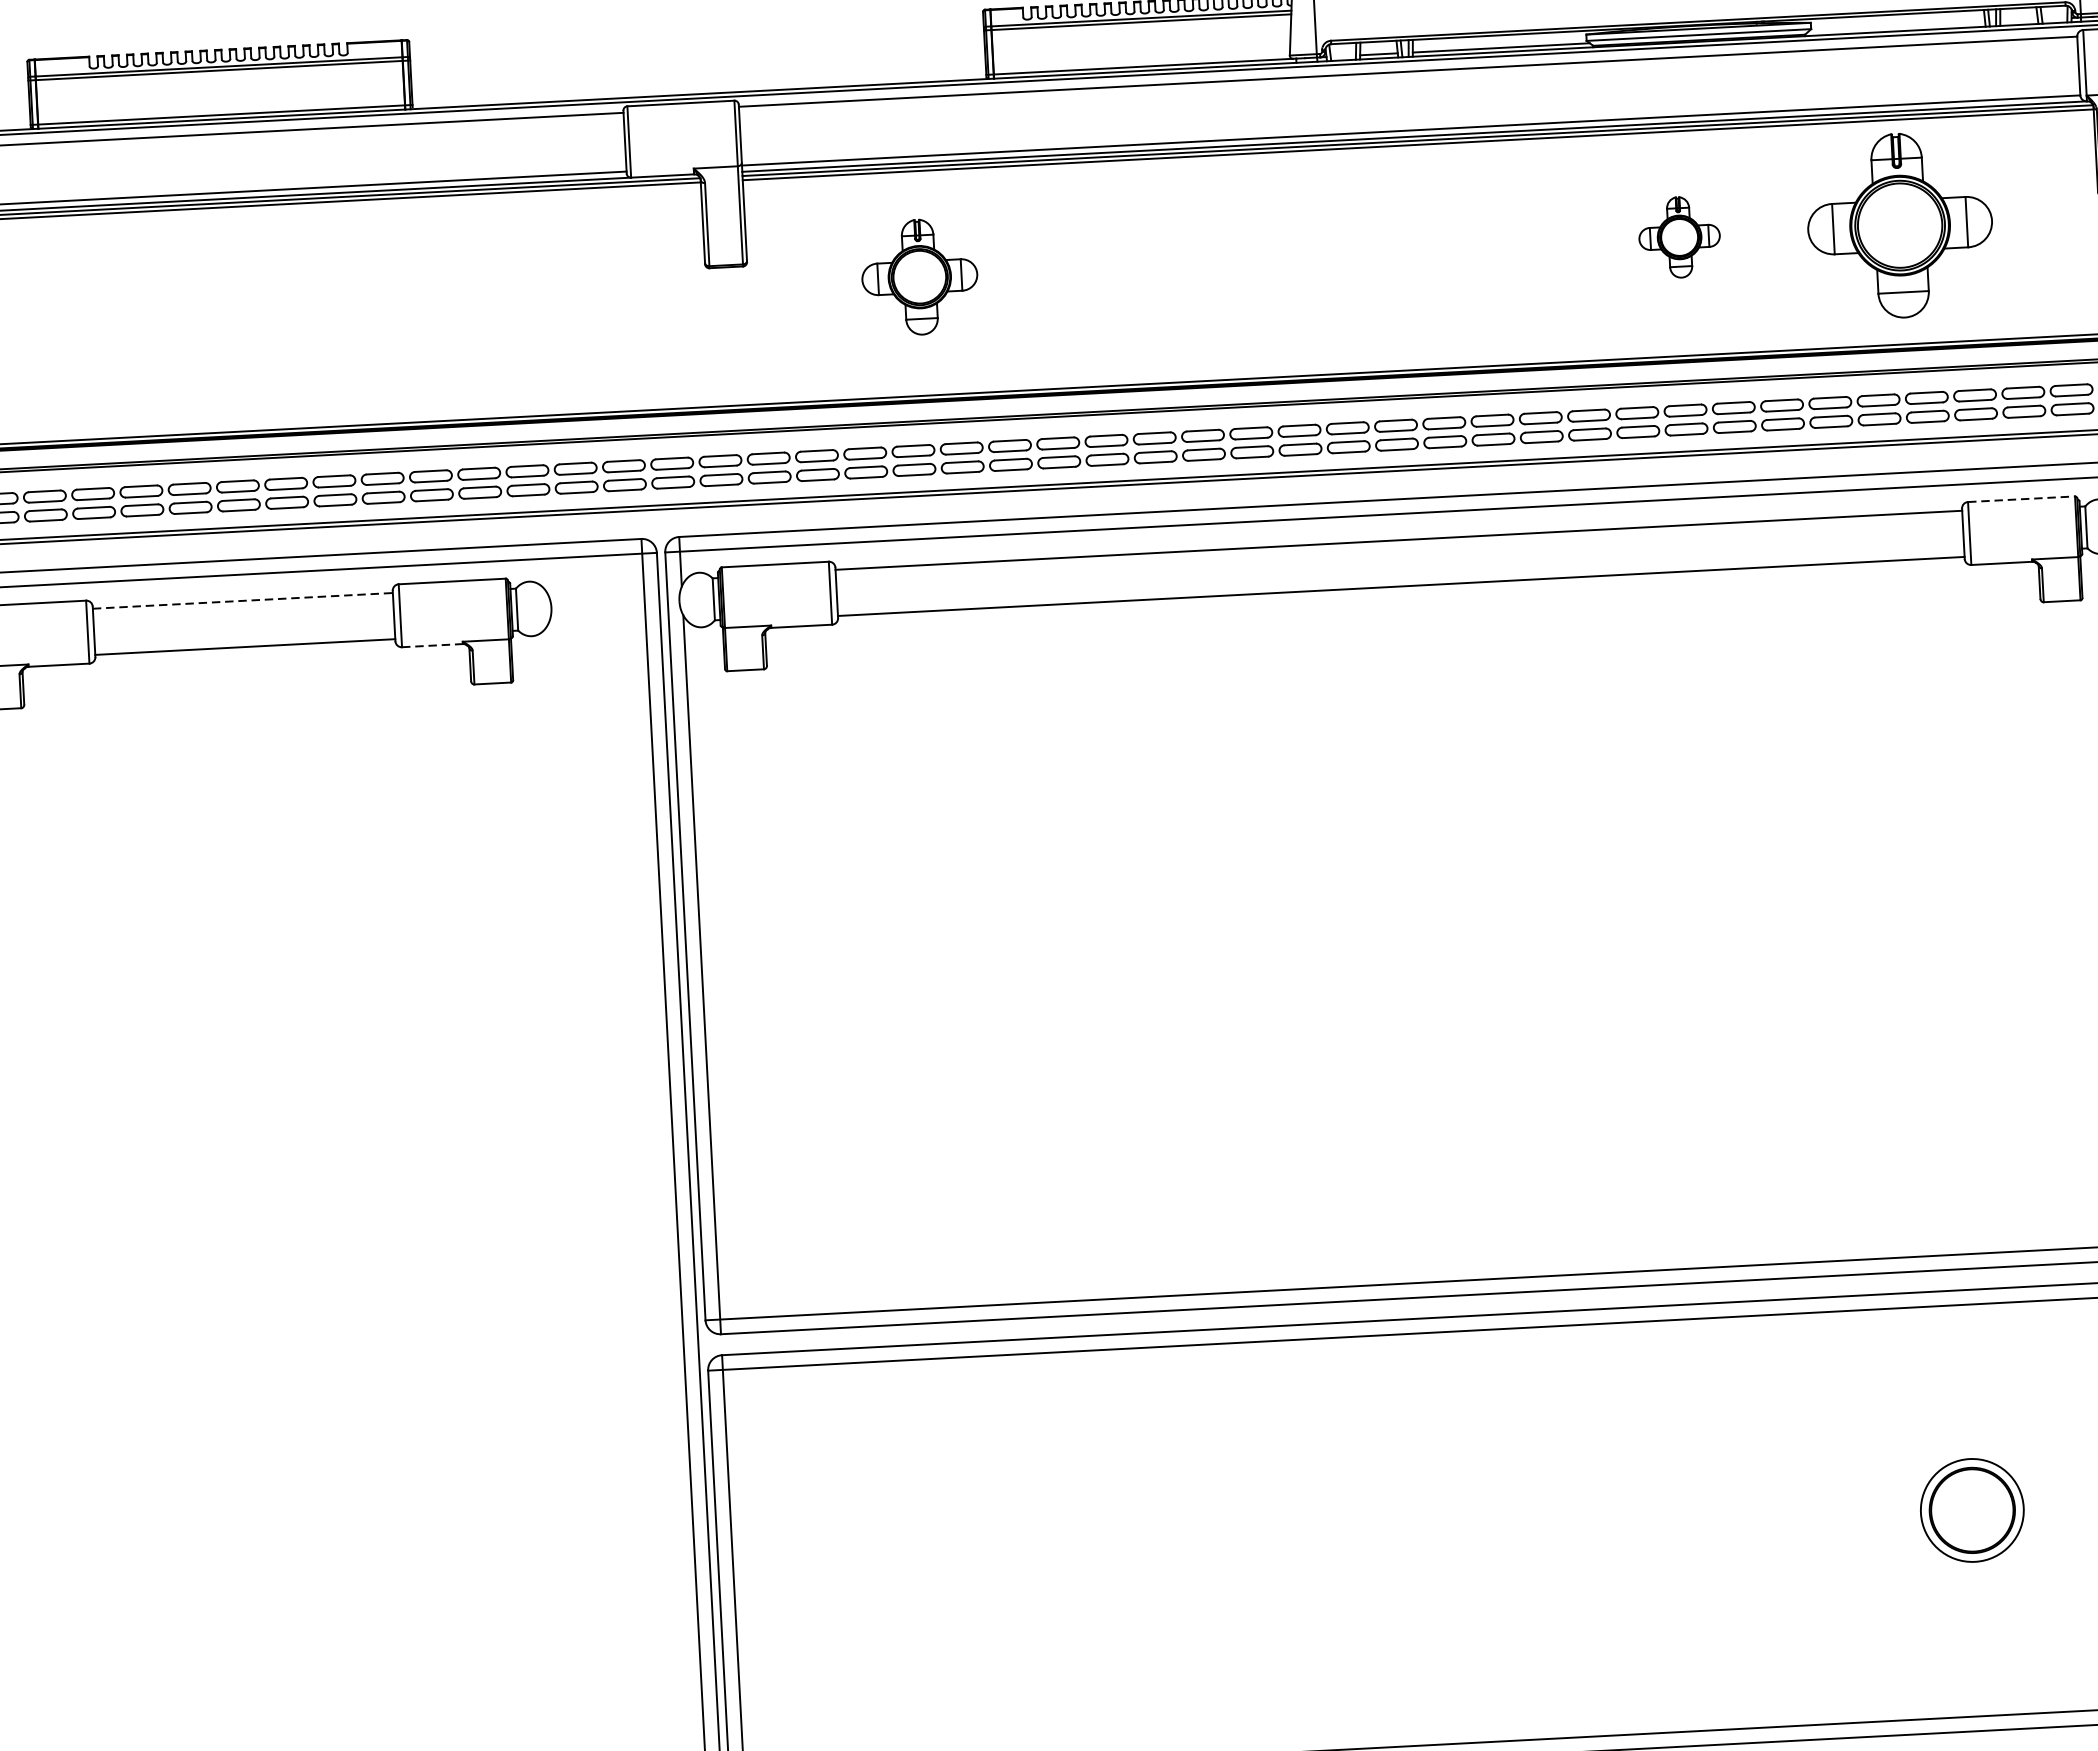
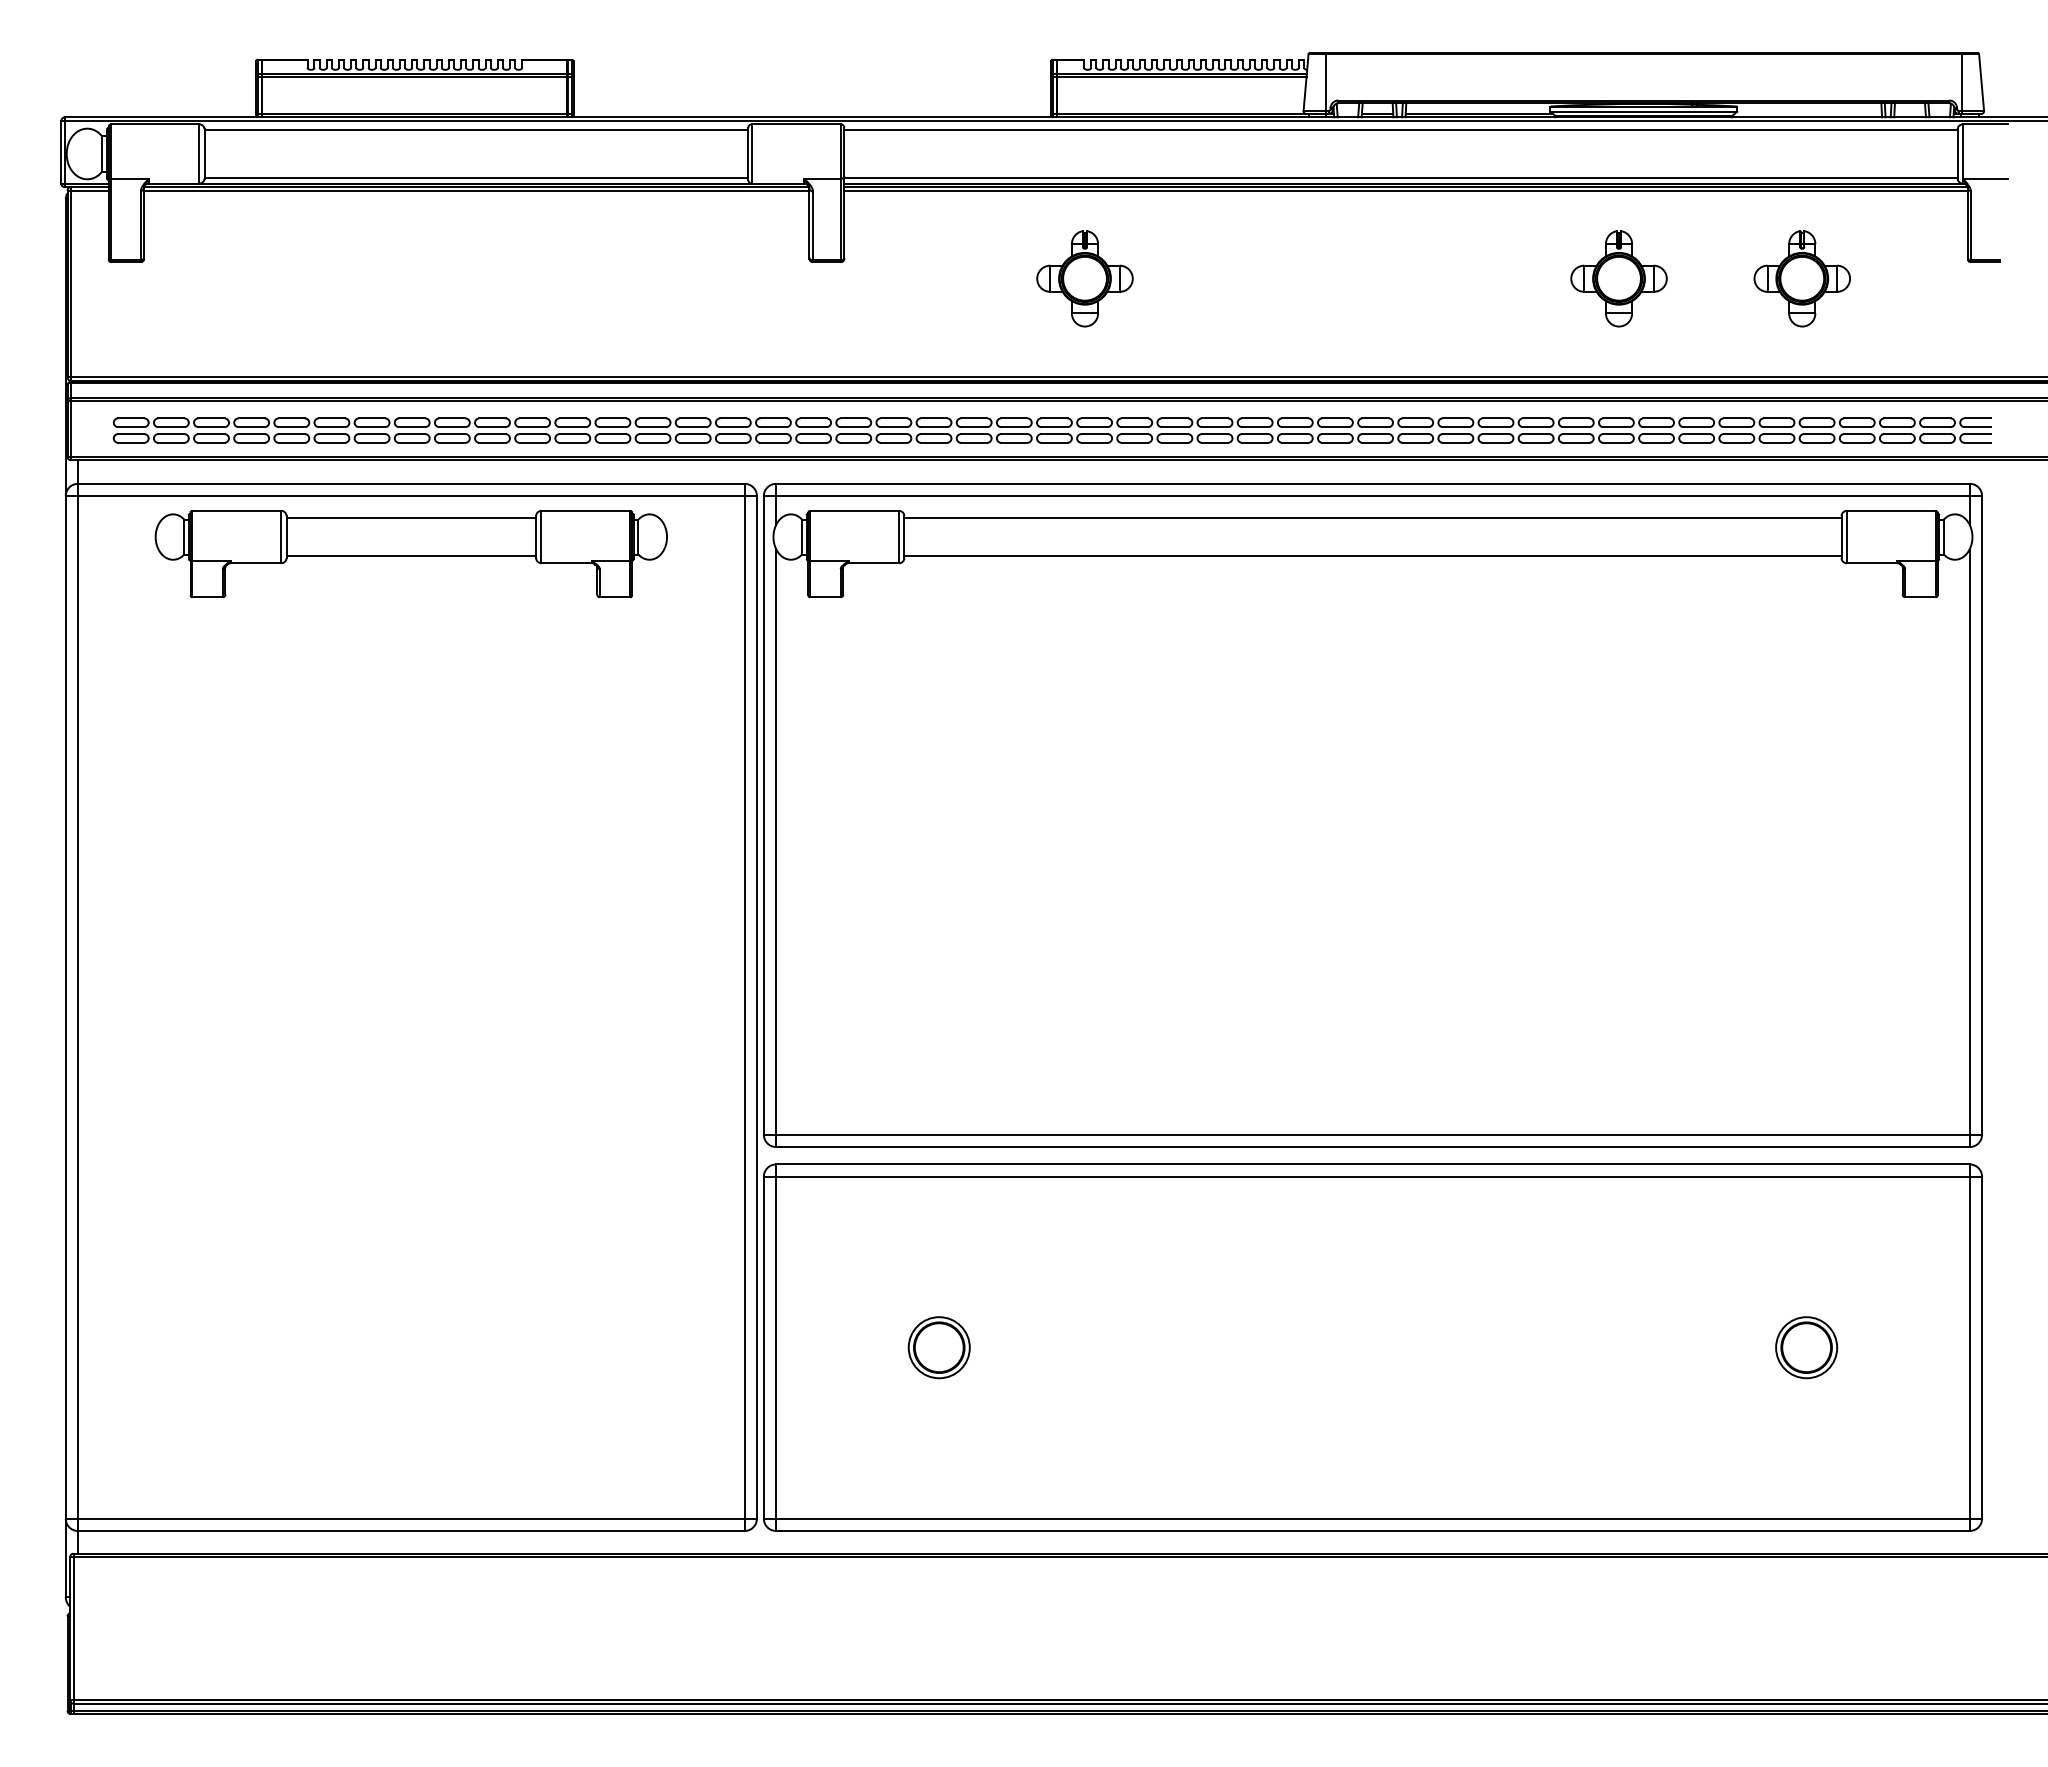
part: (1898, 225) -> (1801, 278), size x0.62
part: (1678, 237) -> (1618, 278), size x1.43
part: (919, 276) -> (1084, 278), moved
line: (2021, 498) -> (1891, 510), dashed -> solid
line: (243, 600) -> (411, 517), dashed -> solid
line: (433, 645) -> (567, 563), dashed -> solid
part: (1972, 1510) -> (1806, 1347), size x0.71
part: (928, 1565) -> (938, 1347), added

